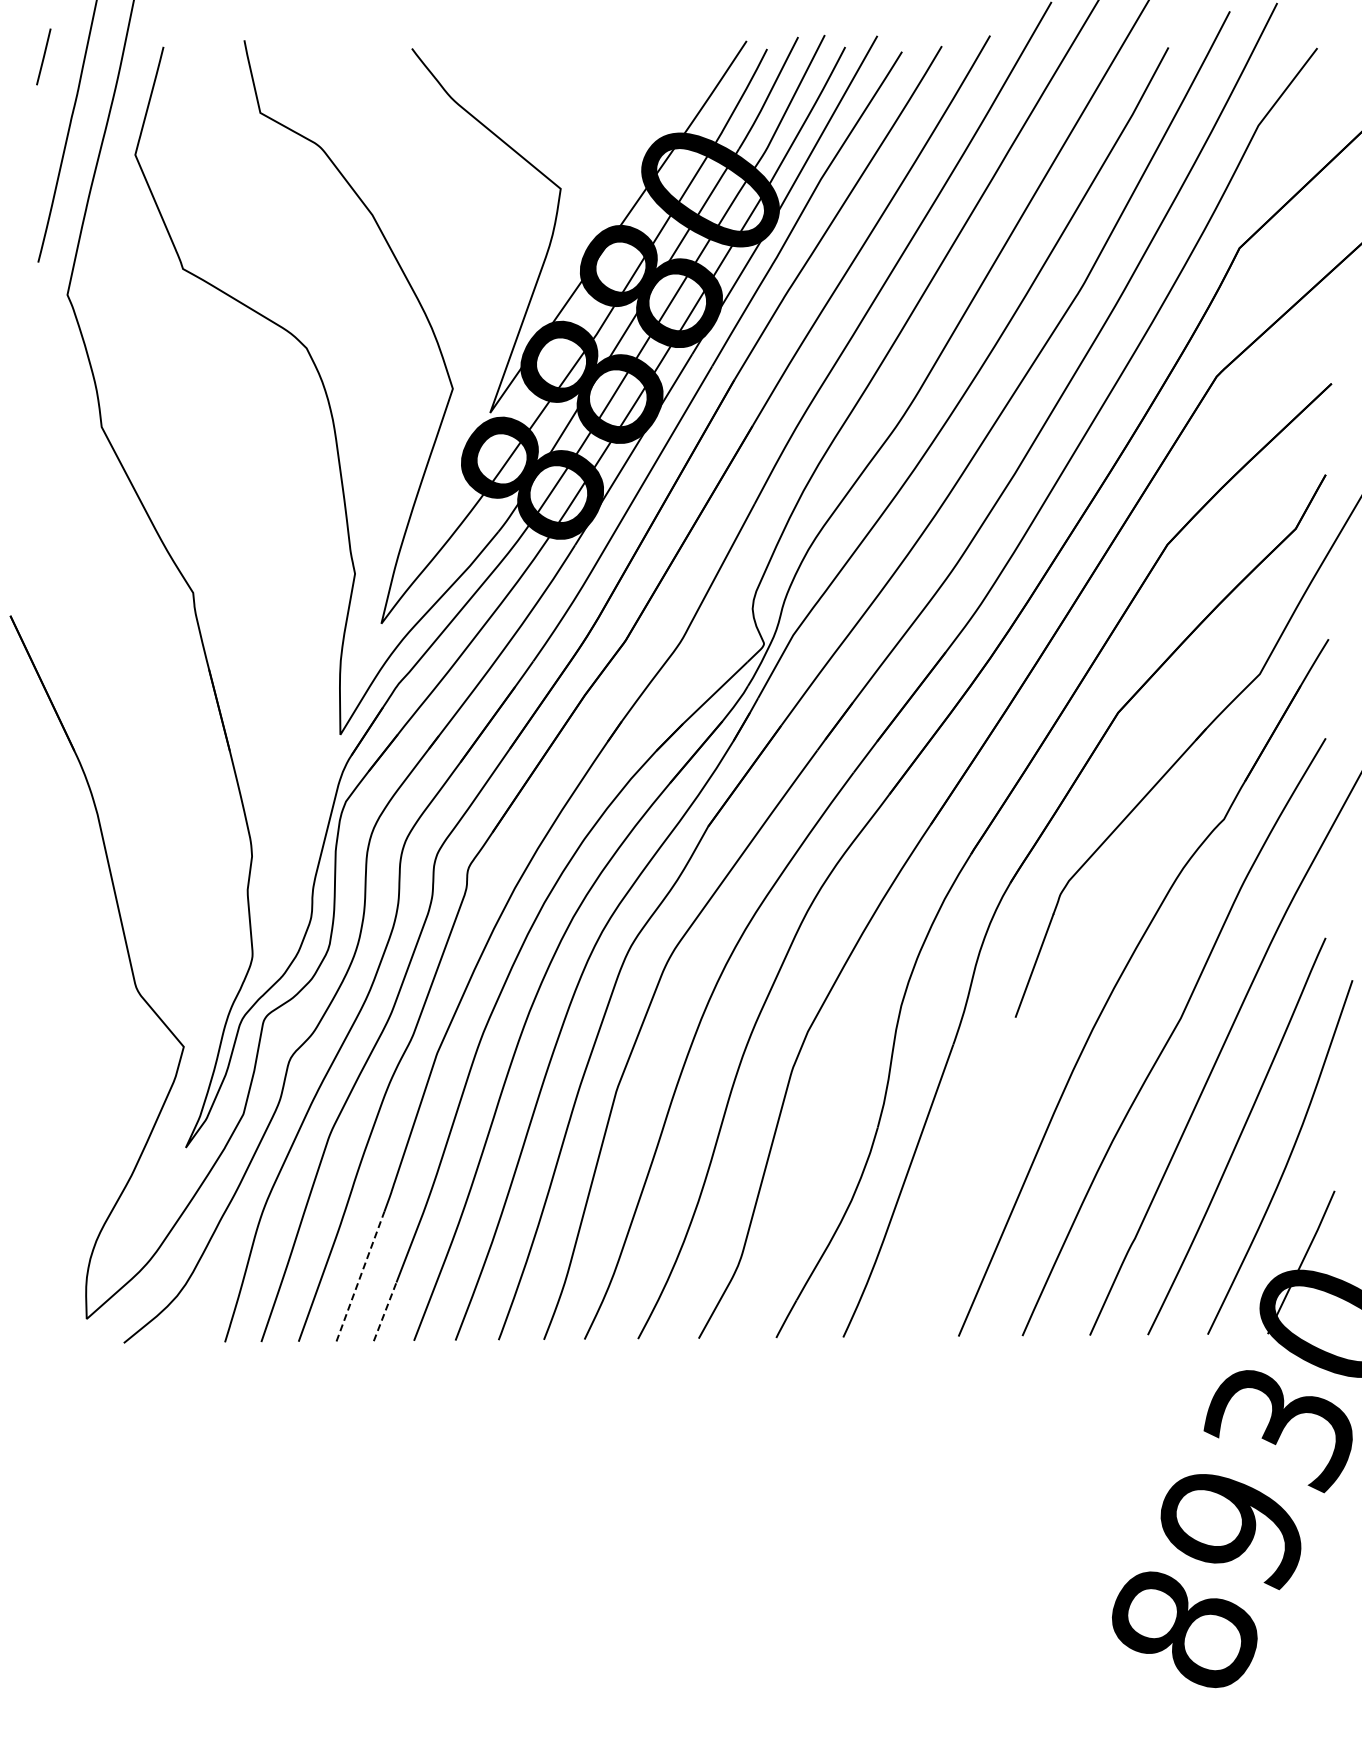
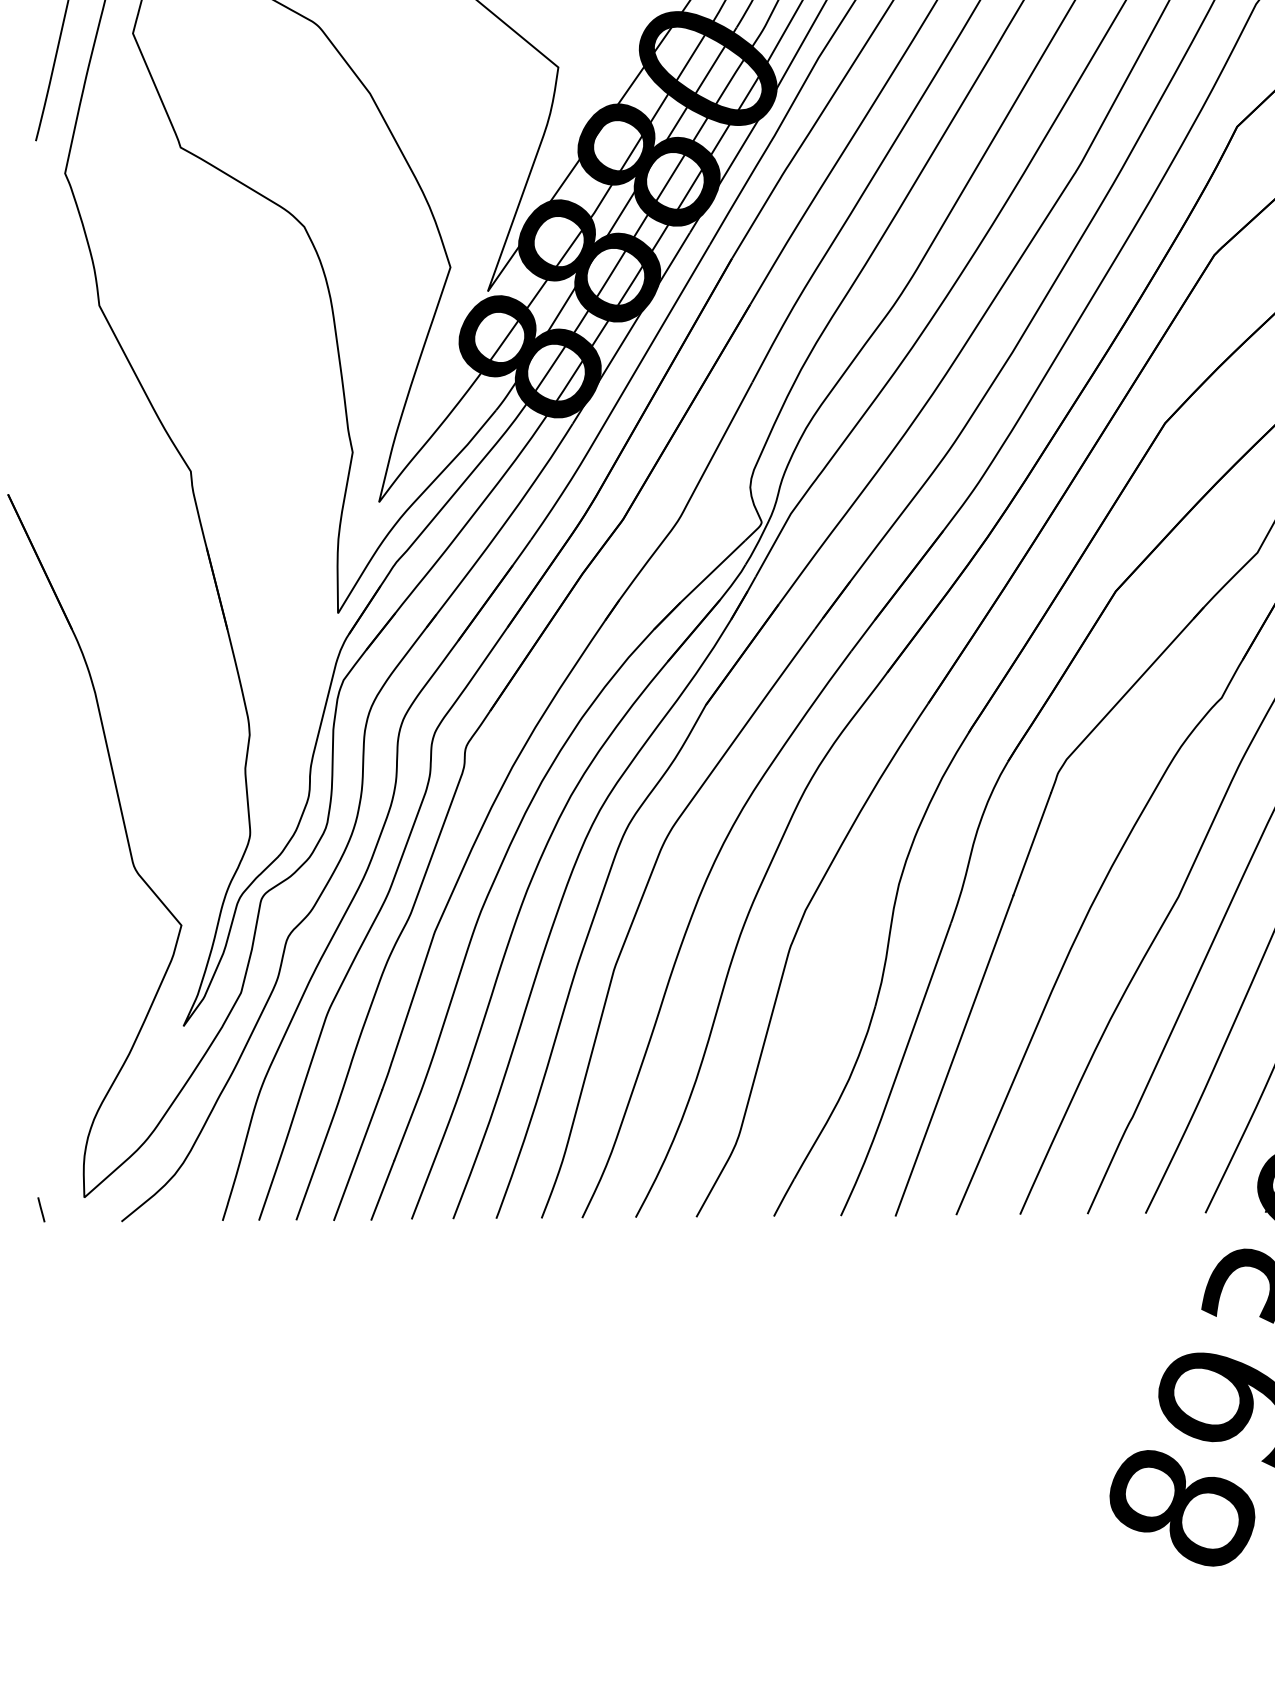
line: (956, 1176) -> (954, 1055), added
line: (360, 1276) -> (358, 1155), dashed -> solid
line: (385, 1311) -> (383, 1190), dashed -> solid
line: (43, 1330) -> (41, 1209), added

